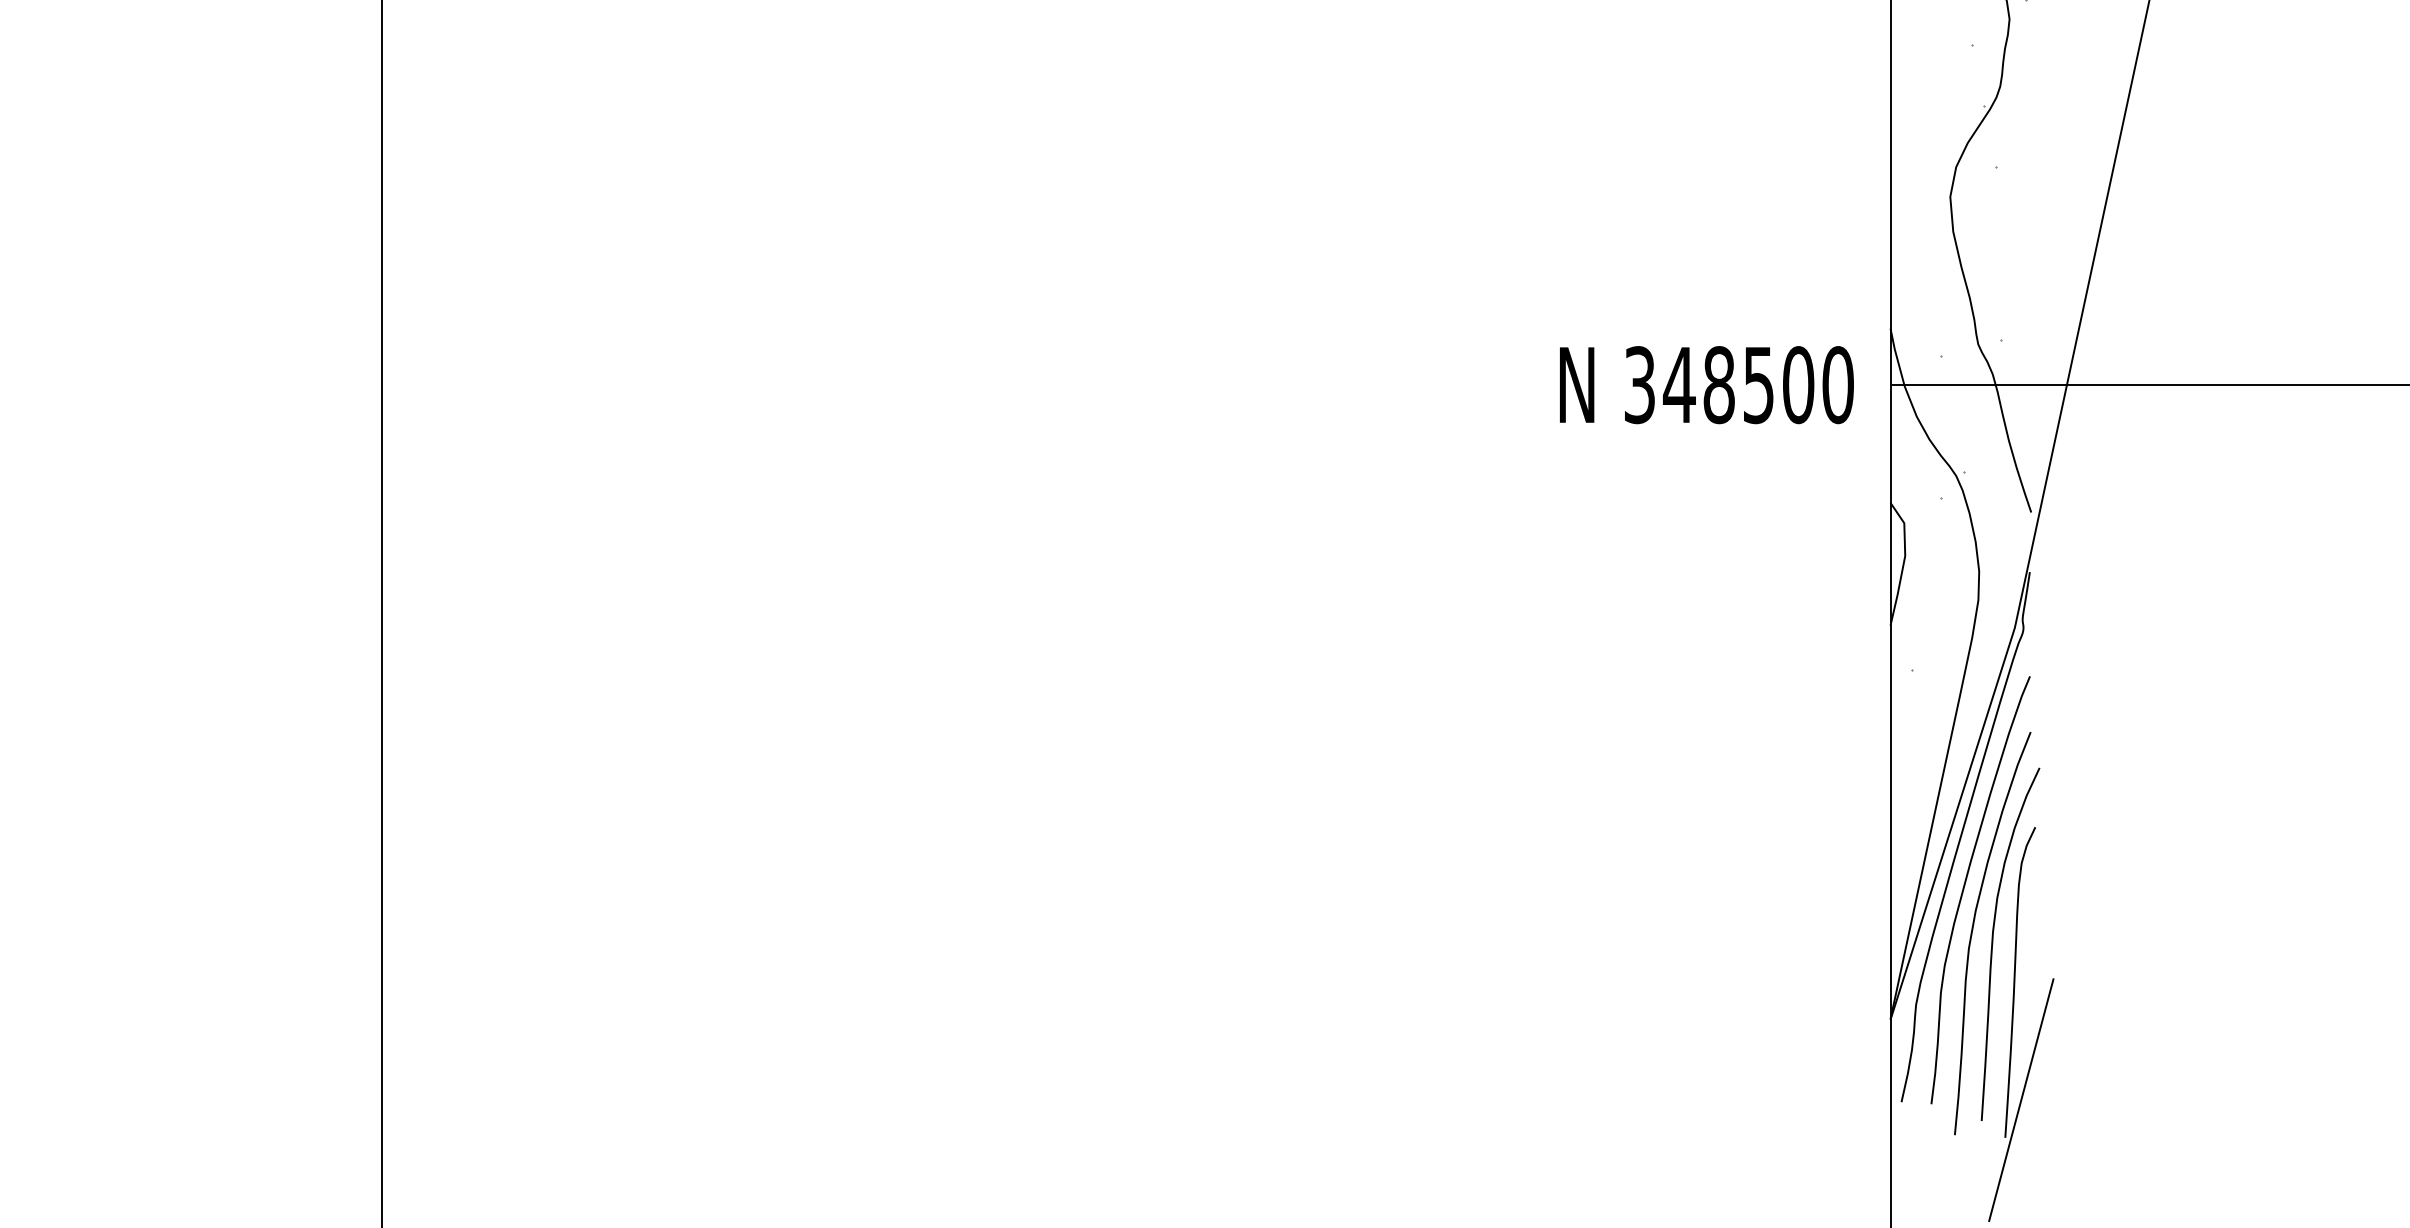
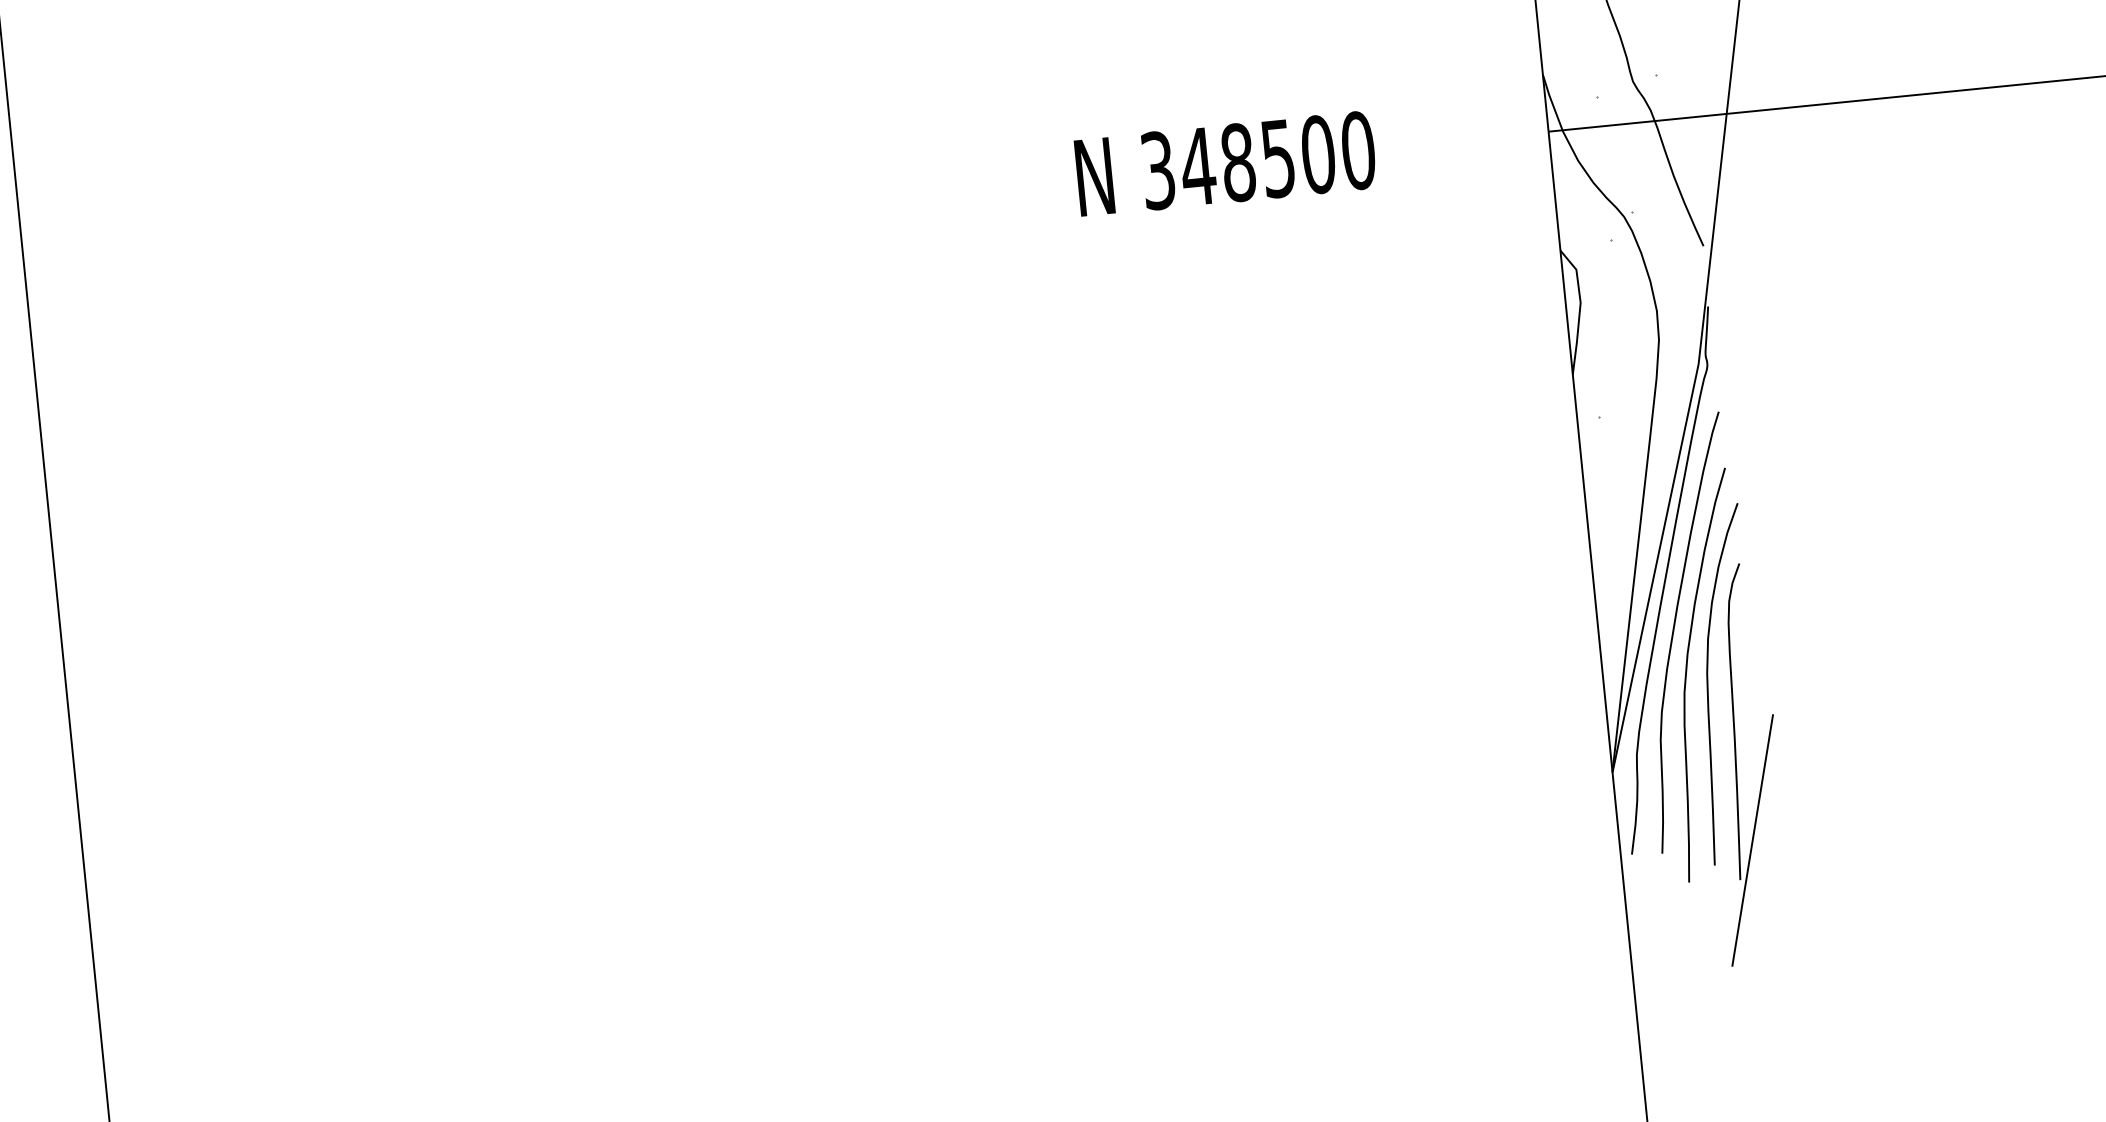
text: (1706, 385) -> (1225, 164), moved

